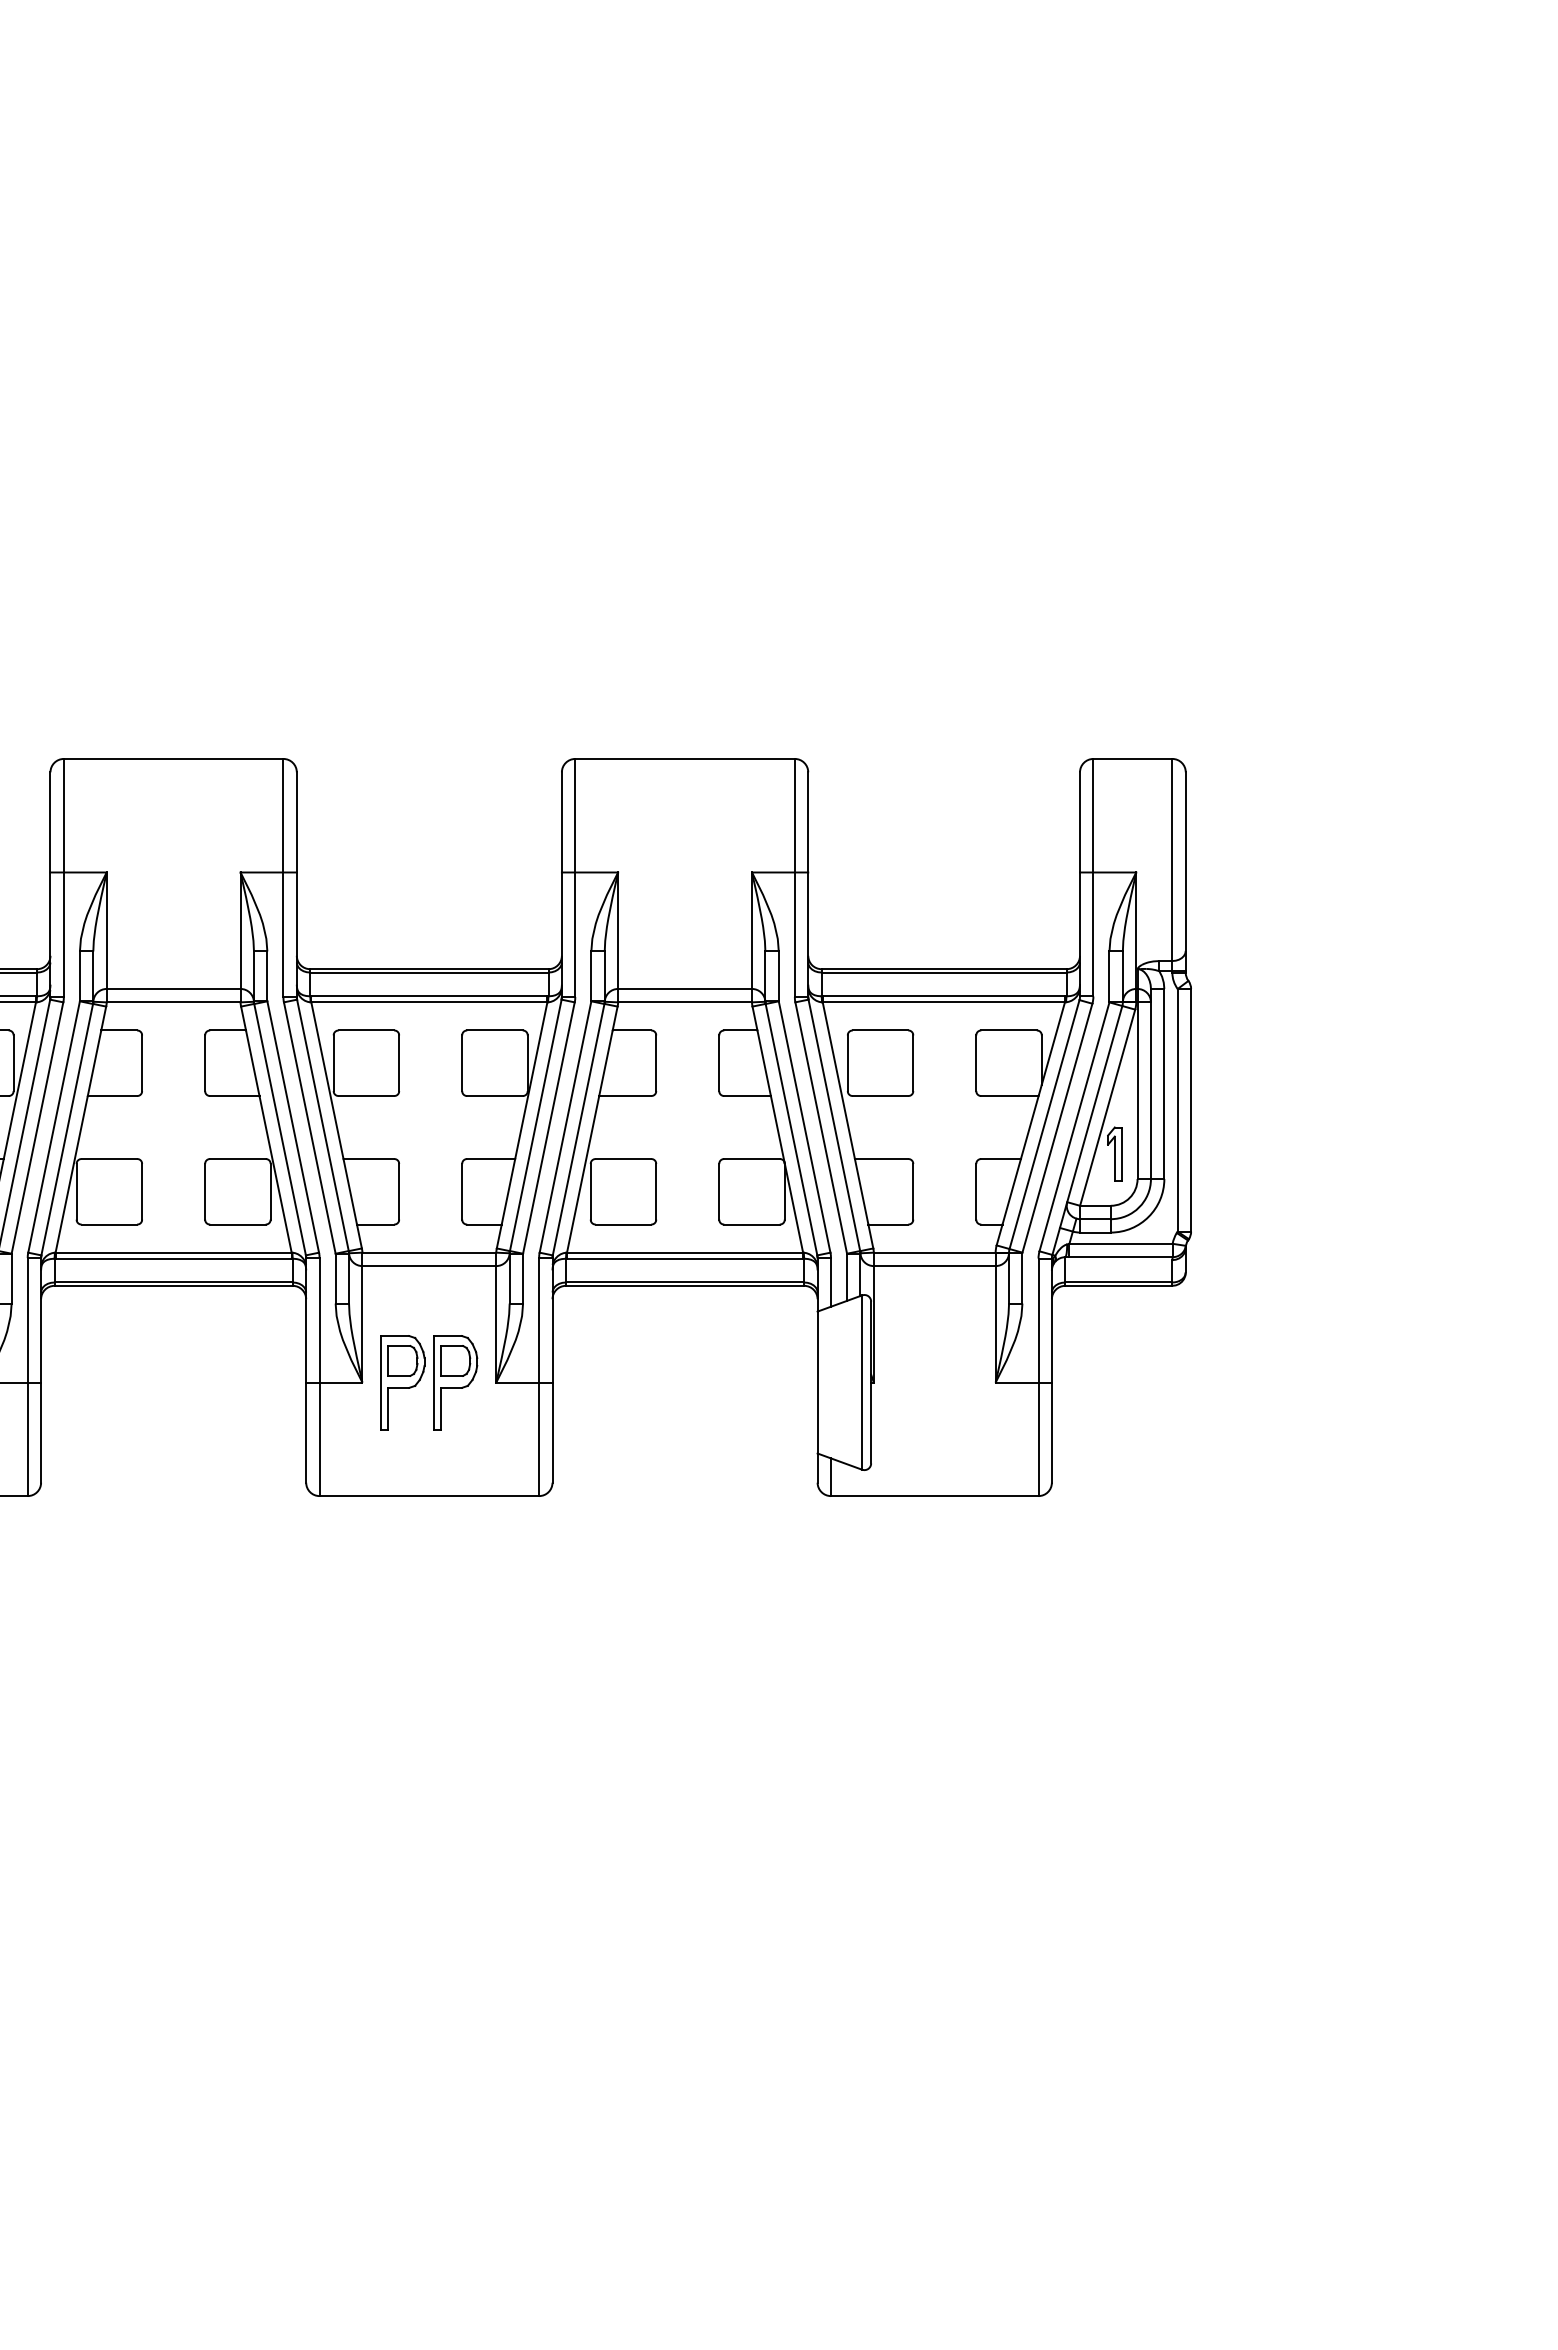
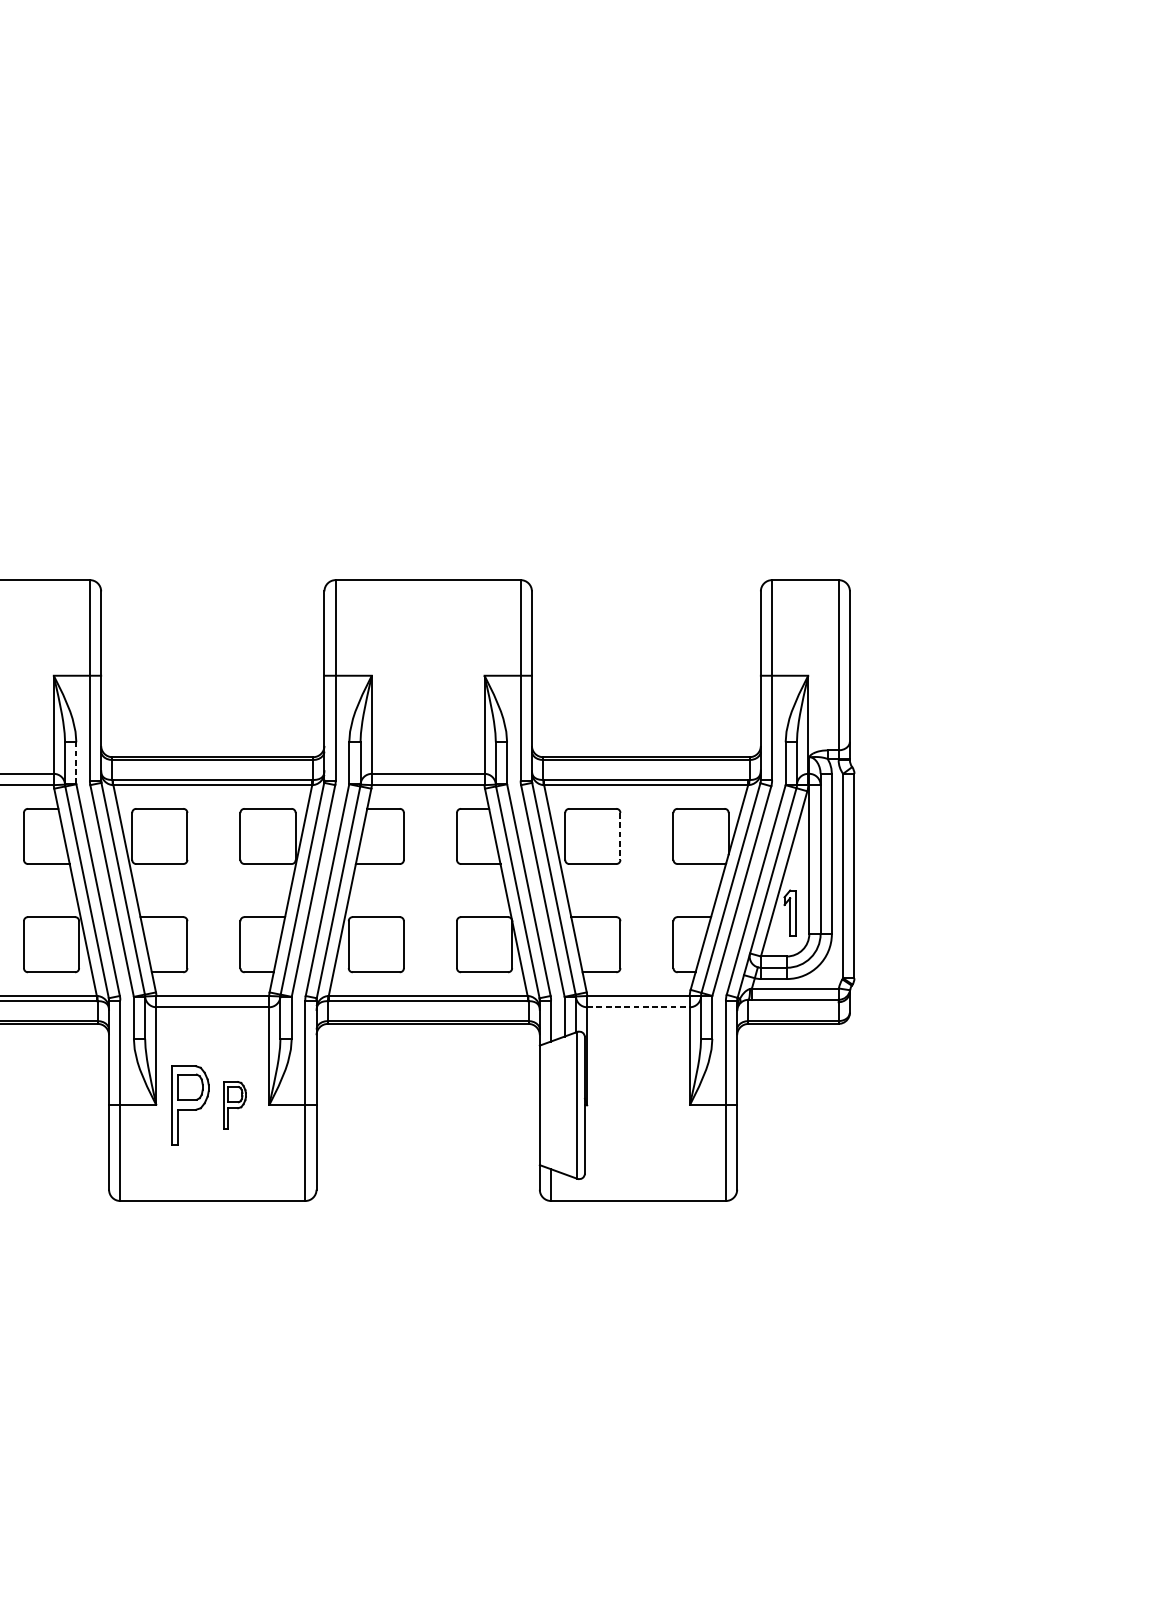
line: (267, 976) -> (76, 763), solid -> dashed
line: (913, 1063) -> (620, 836), solid -> dashed
line: (934, 1266) -> (638, 1007), solid -> dashed
part: (455, 1382) -> (234, 1105), size x0.6

